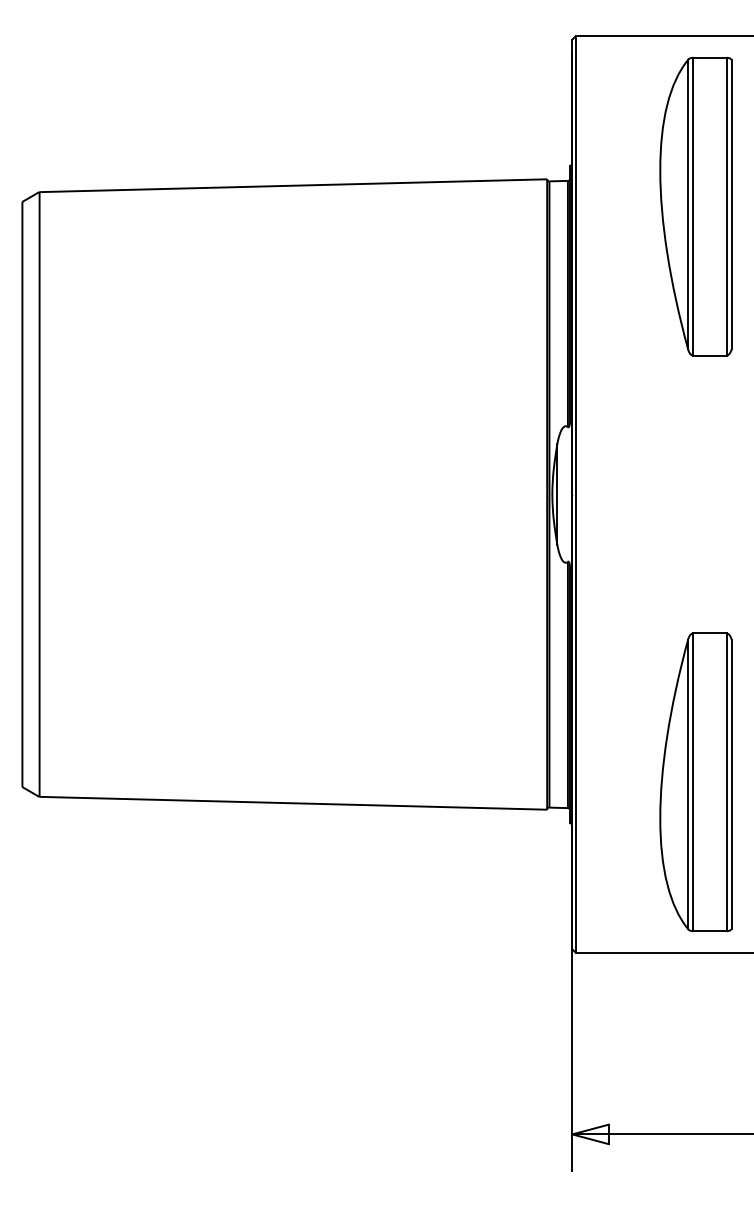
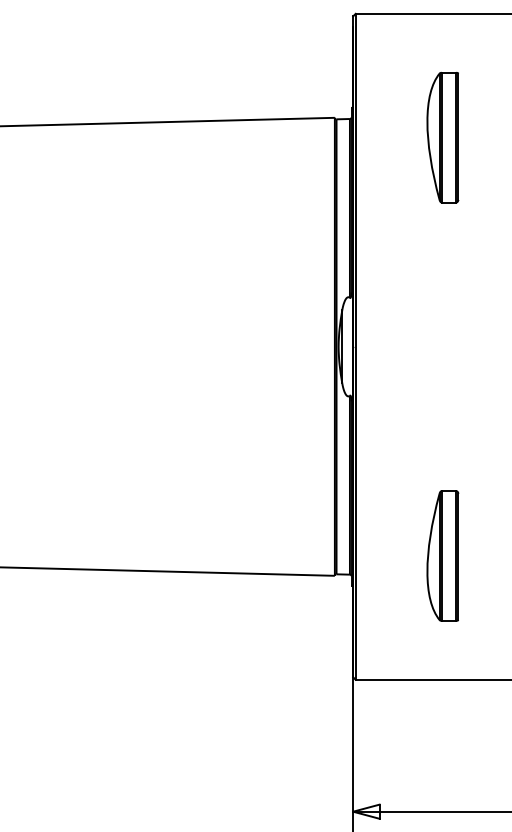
part: (695, 206) -> (442, 137), size x0.6
part: (695, 782) -> (442, 556), size x0.6

